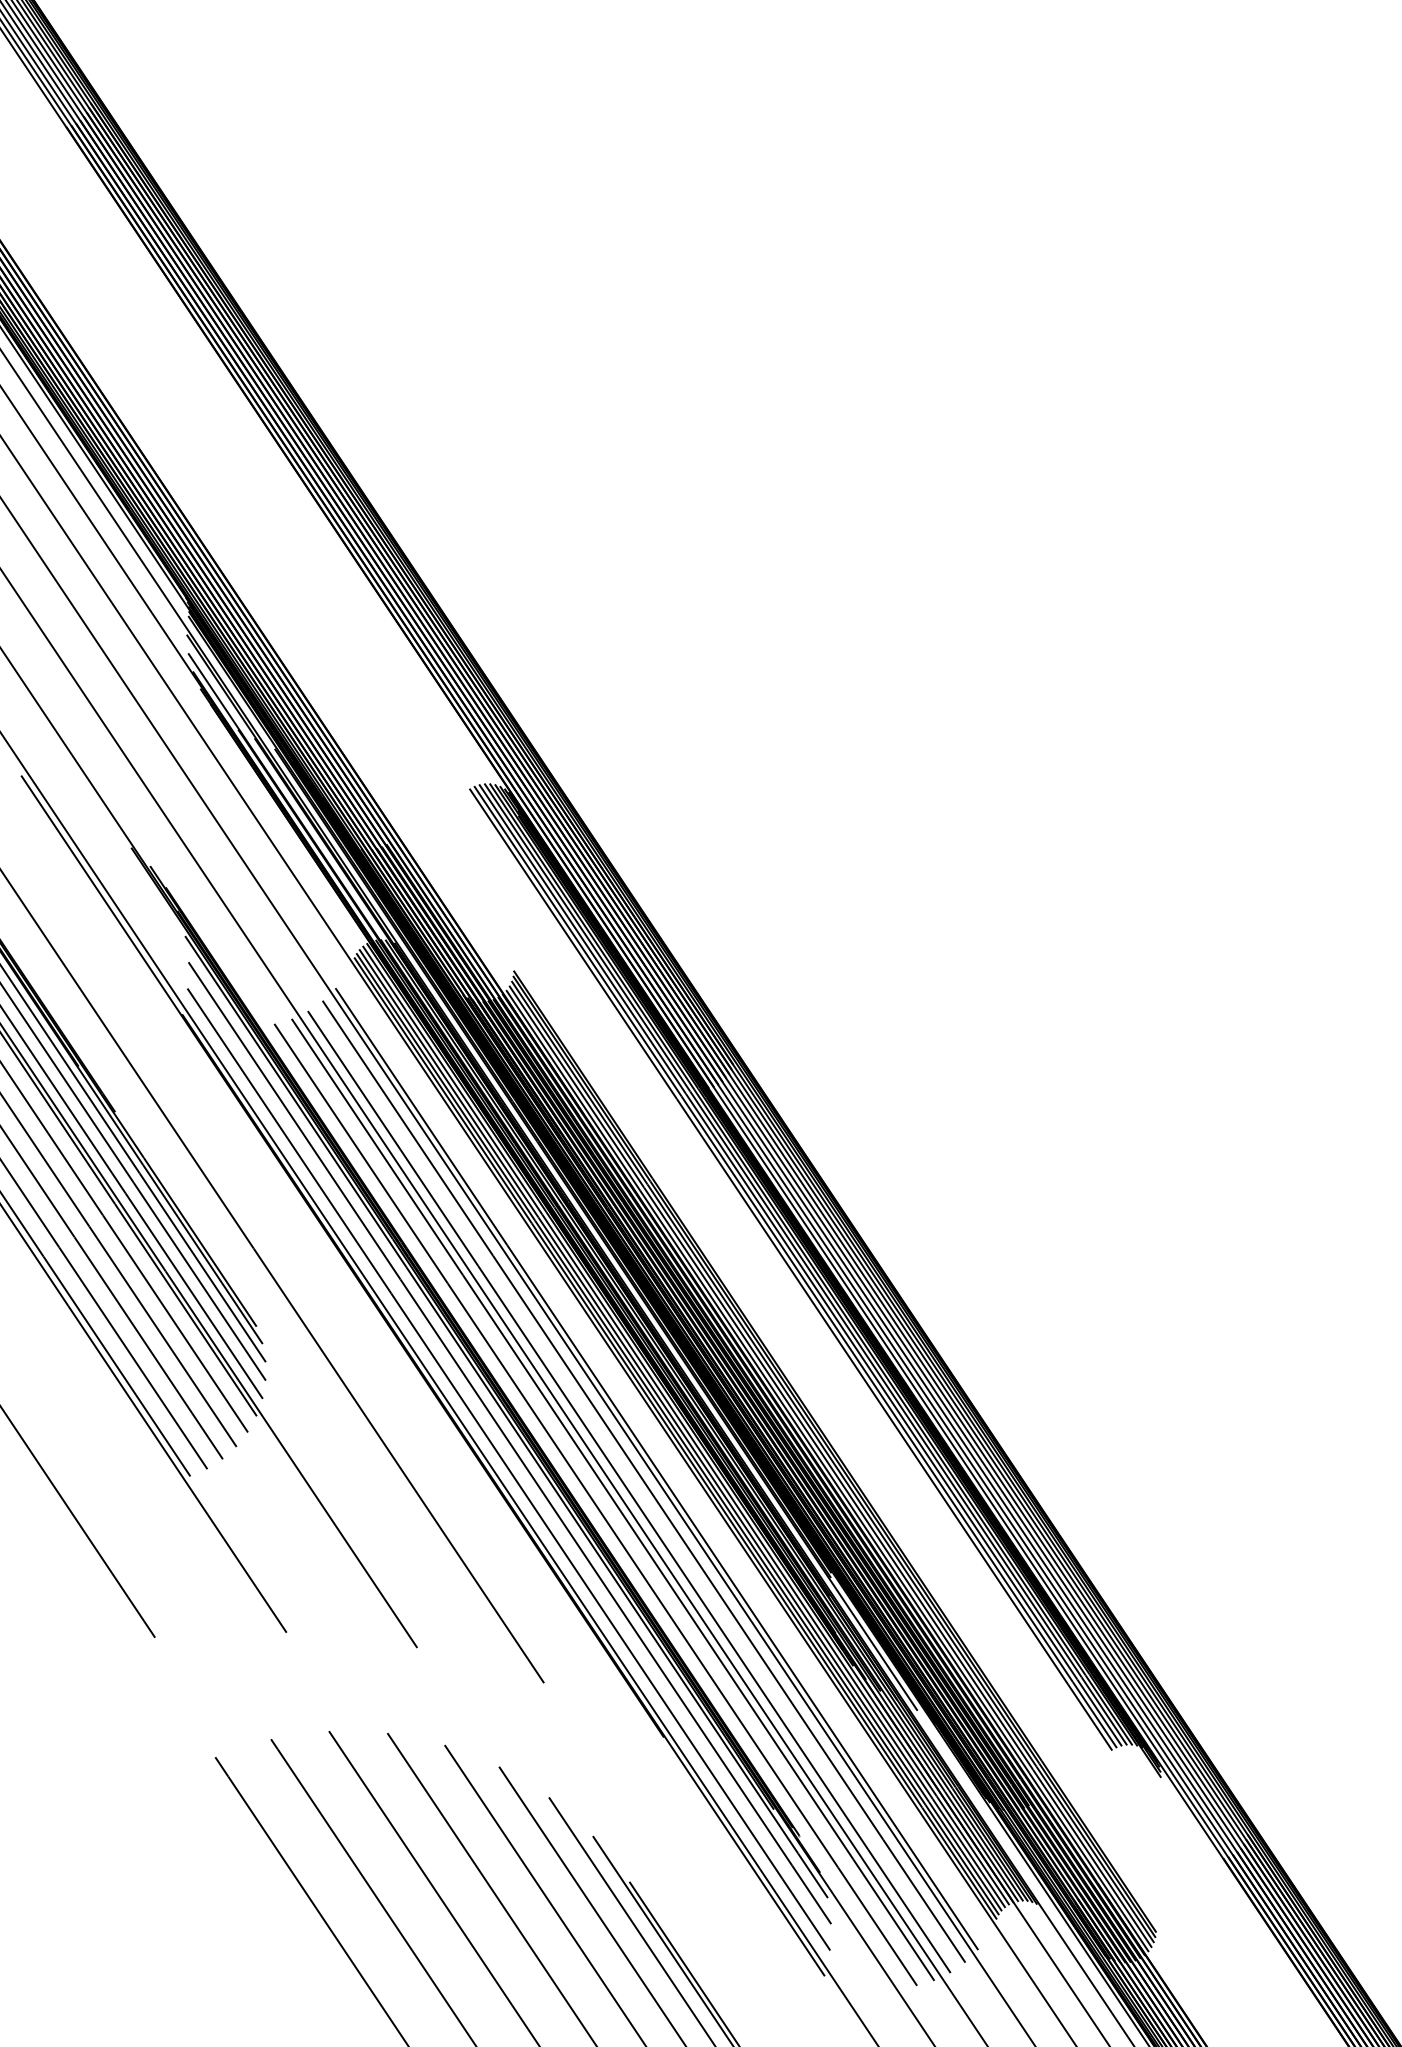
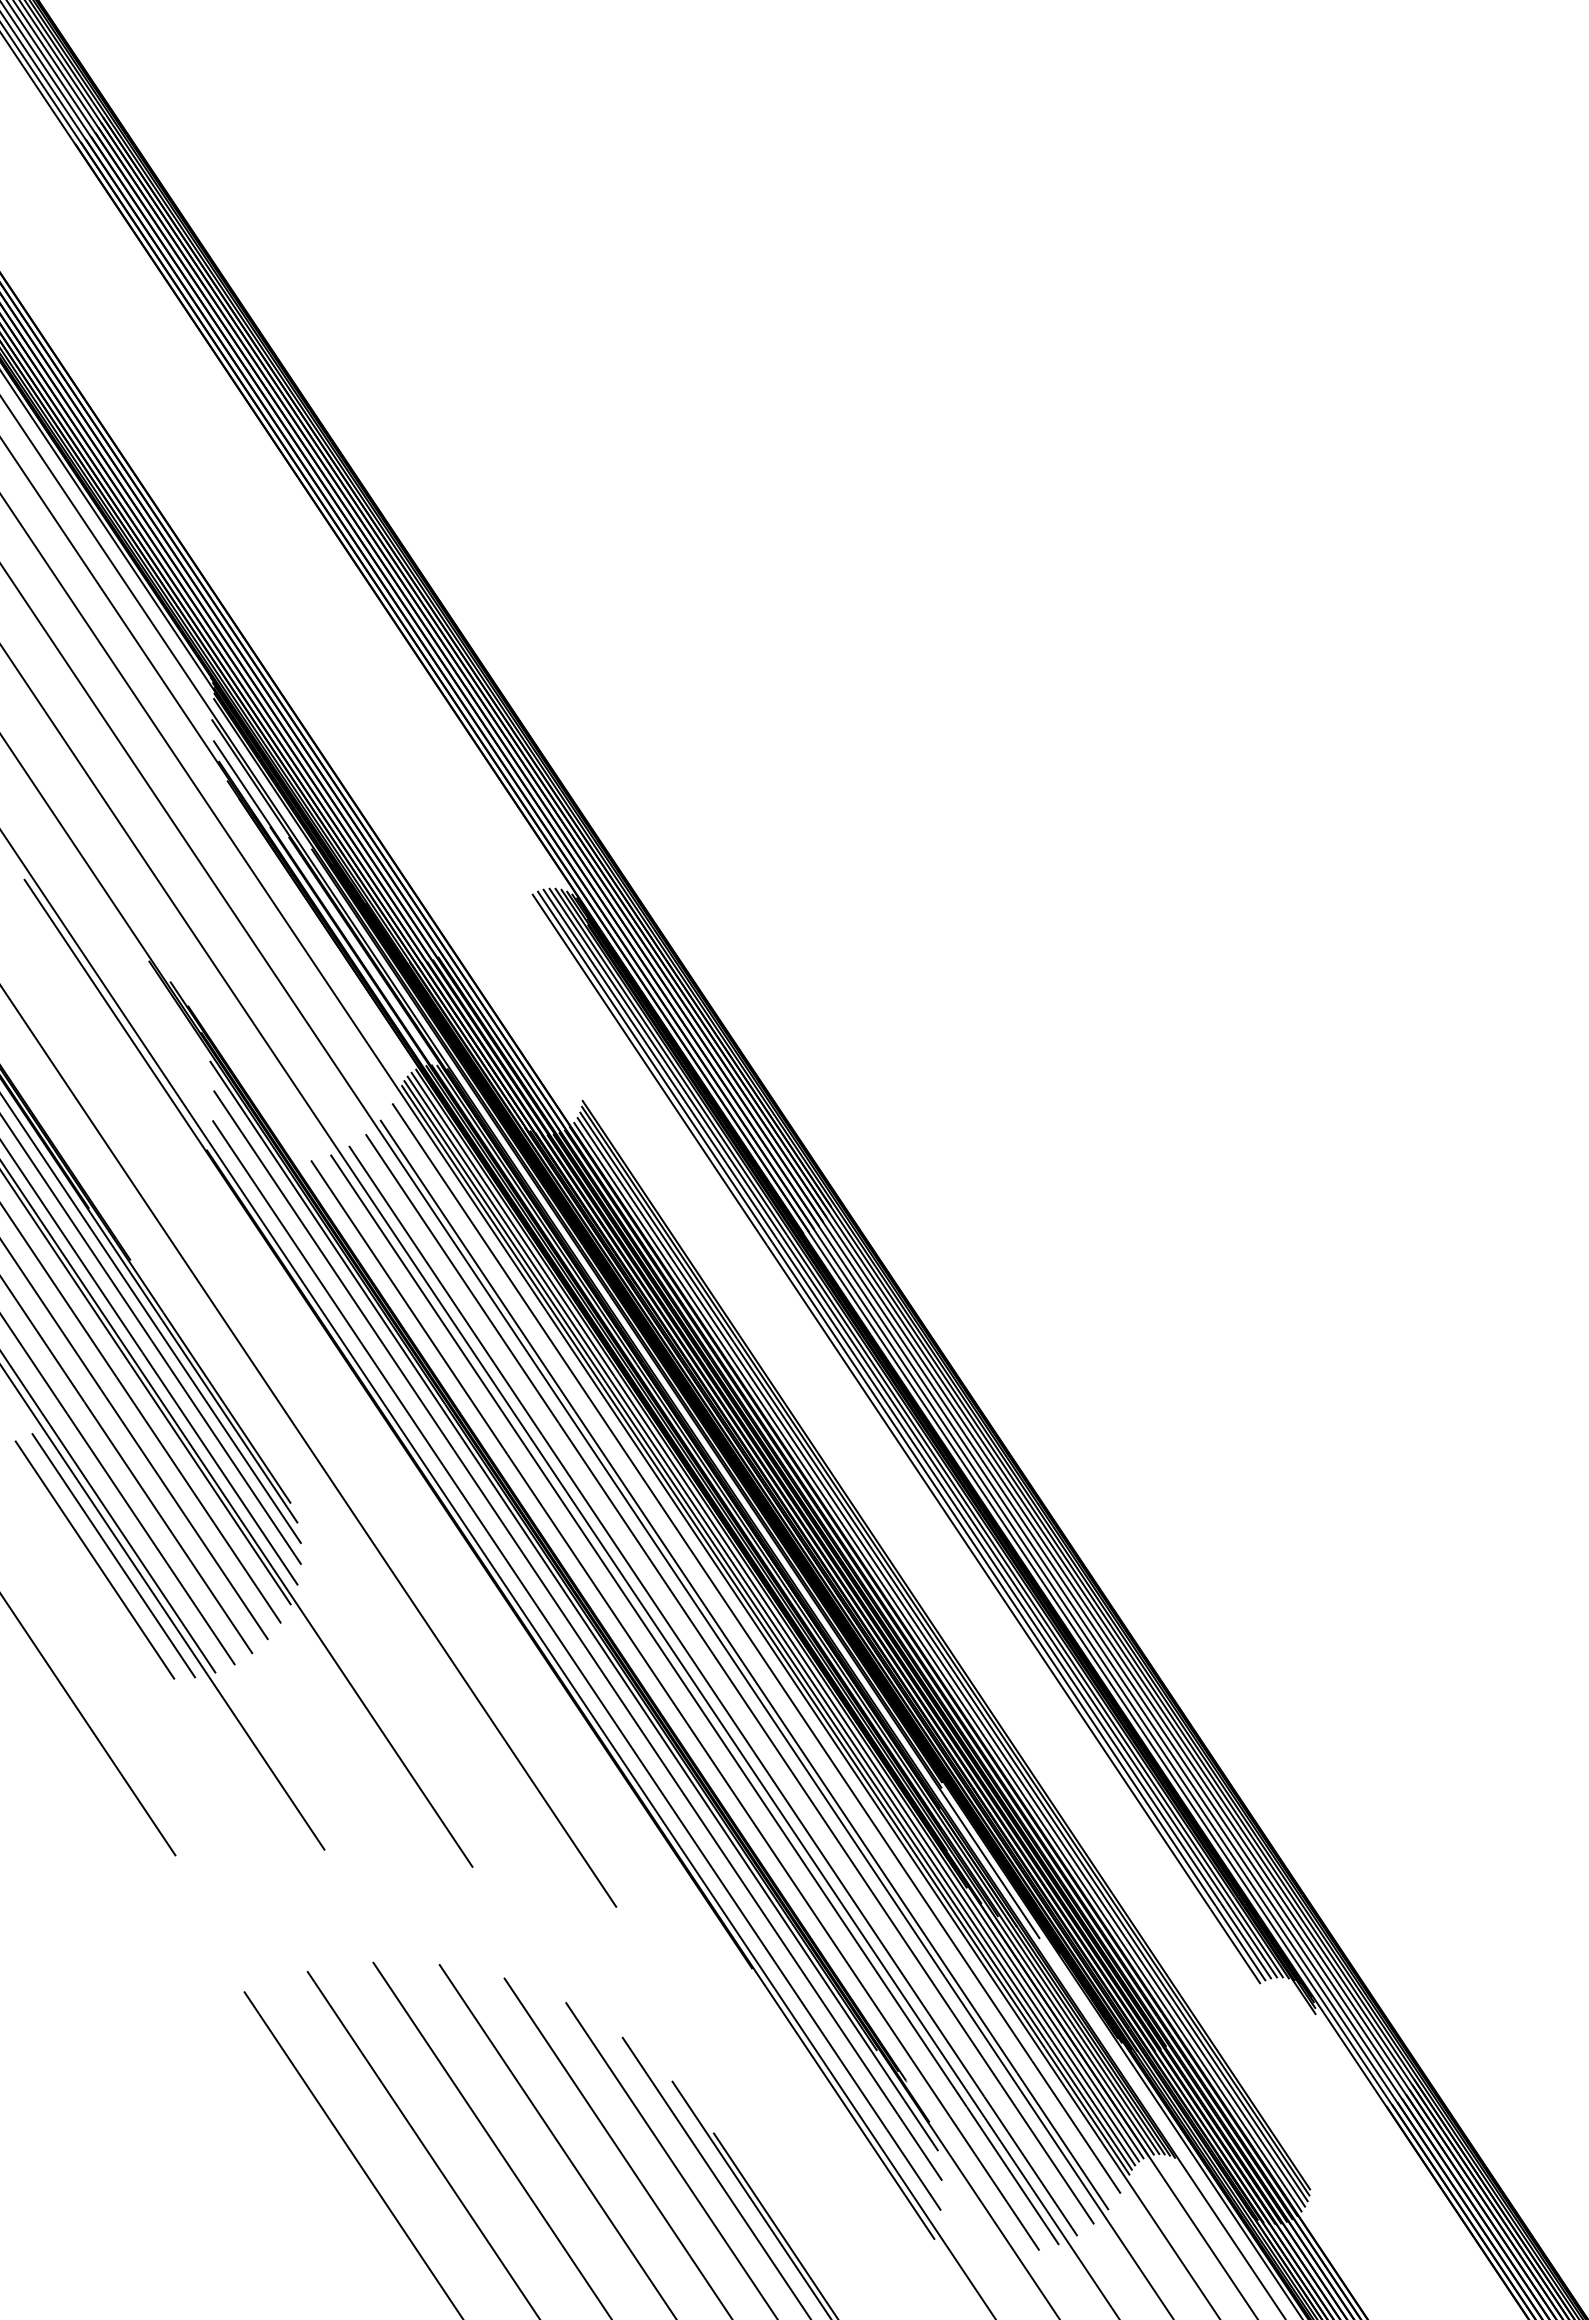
line: (100, 1372) -> (113, 1555), added
line: (83, 1376) -> (94, 1559), added
line: (667, 1454) -> (756, 1648), added

